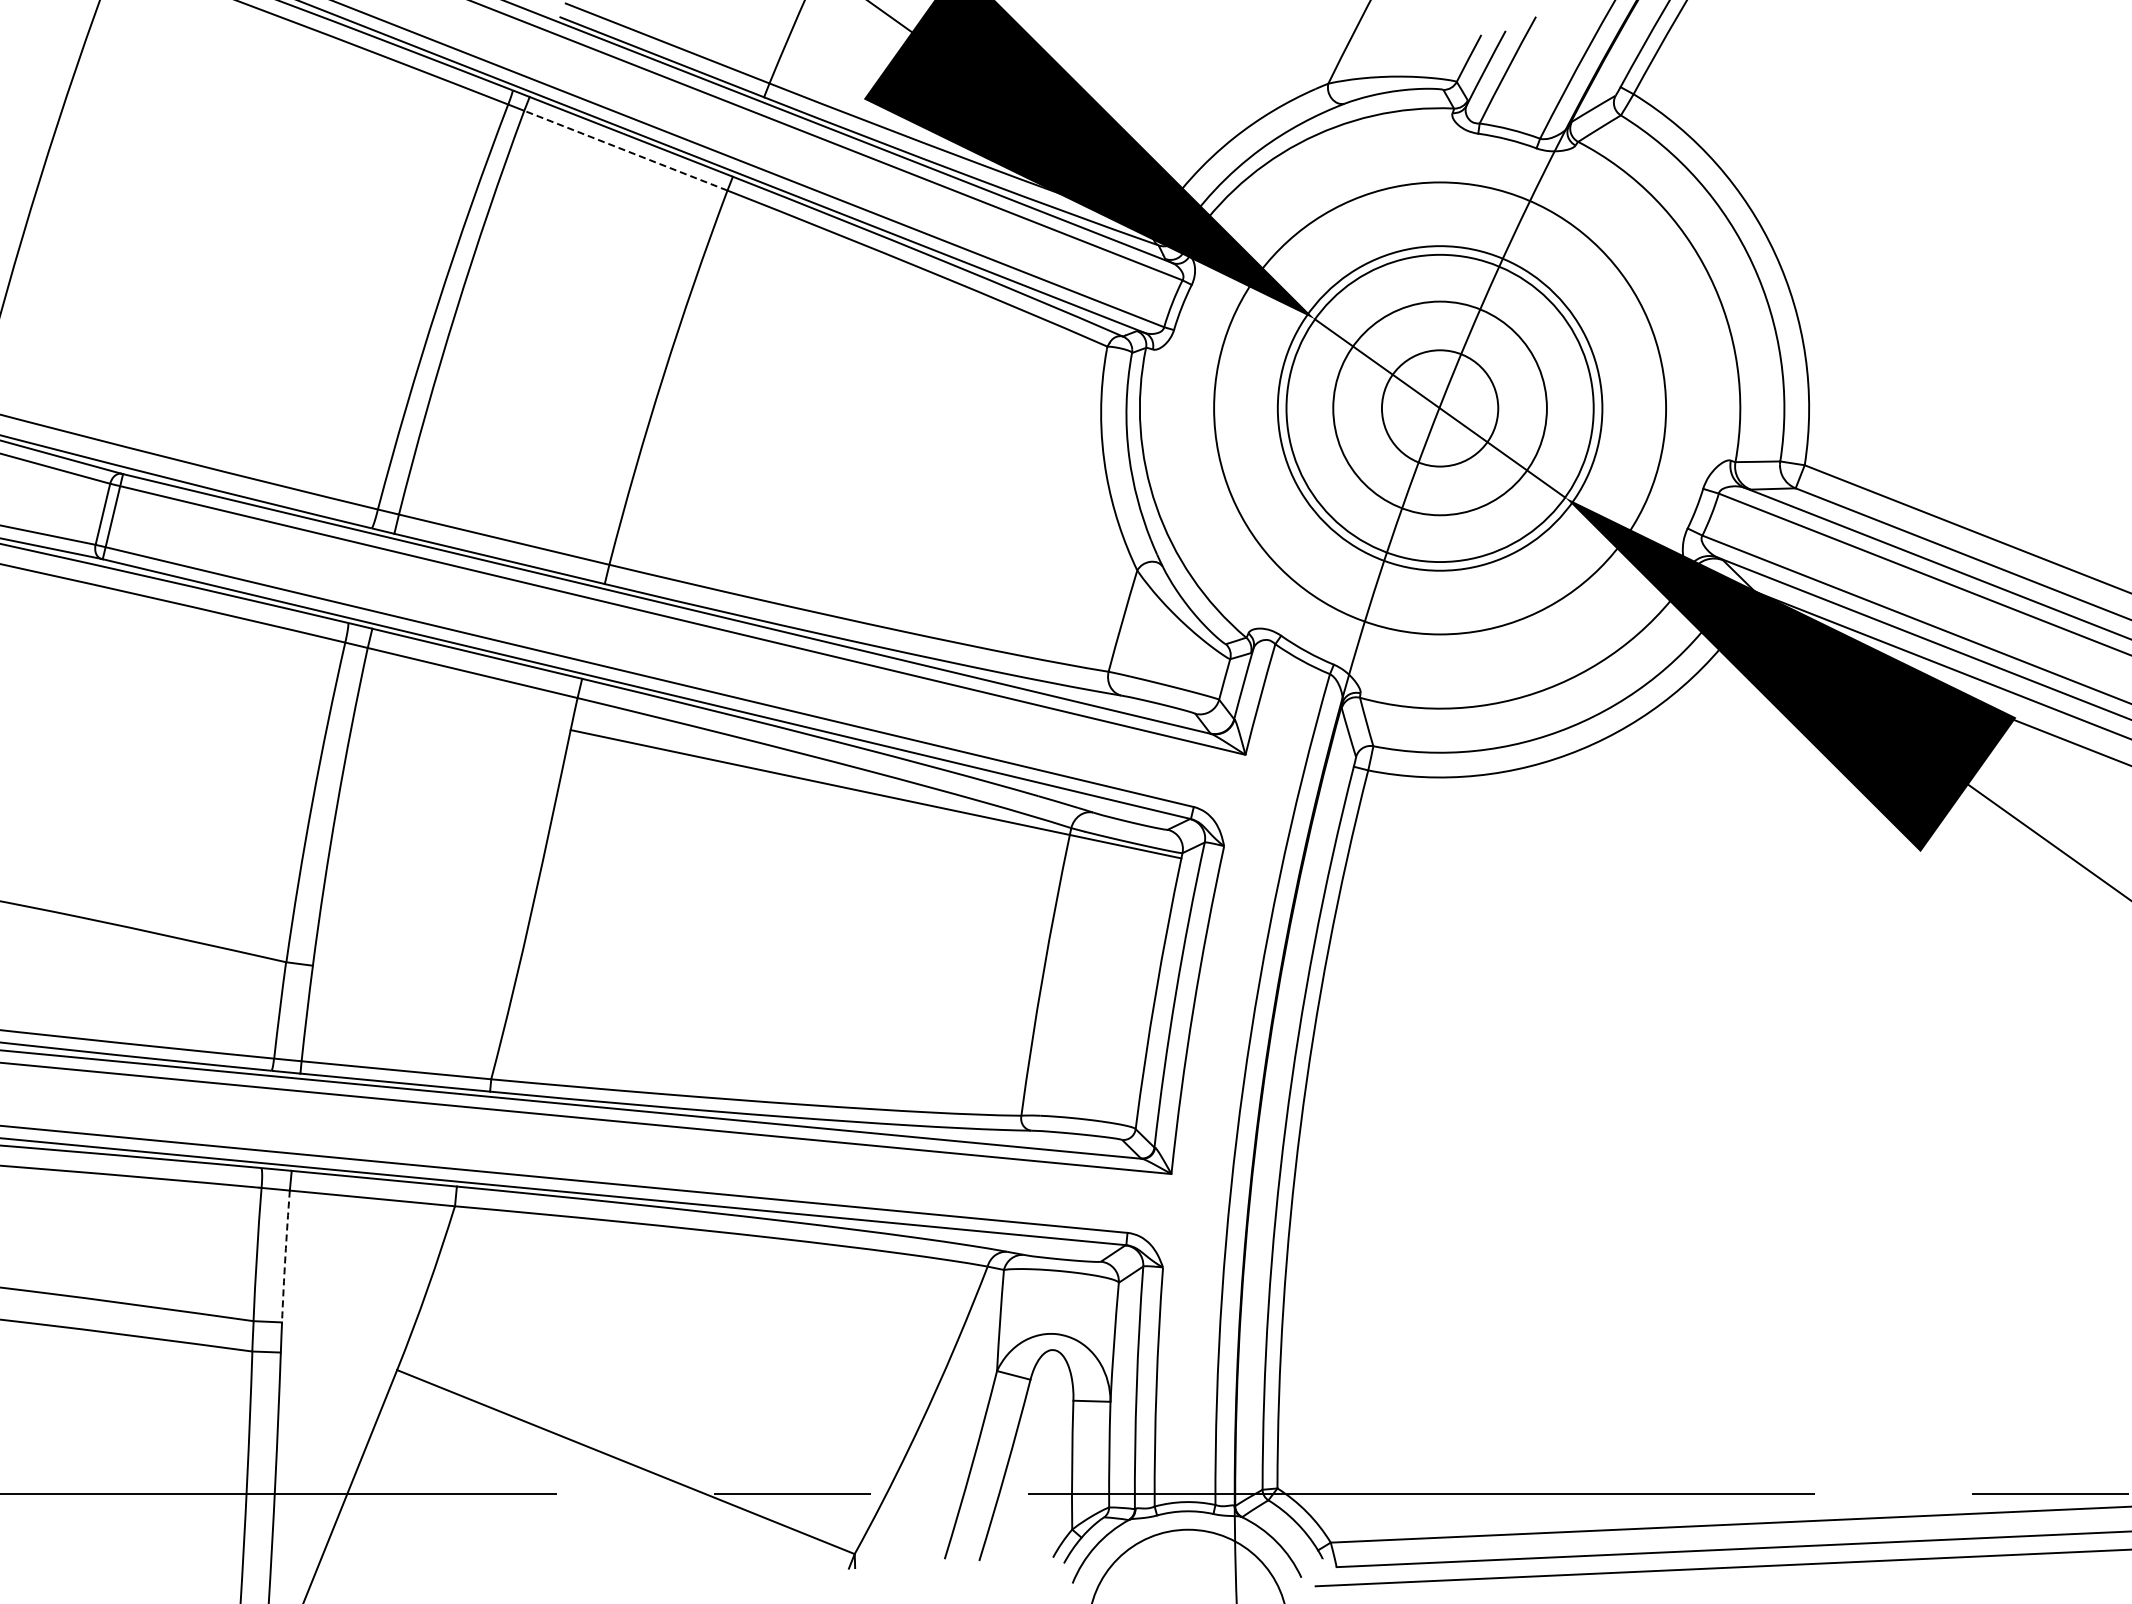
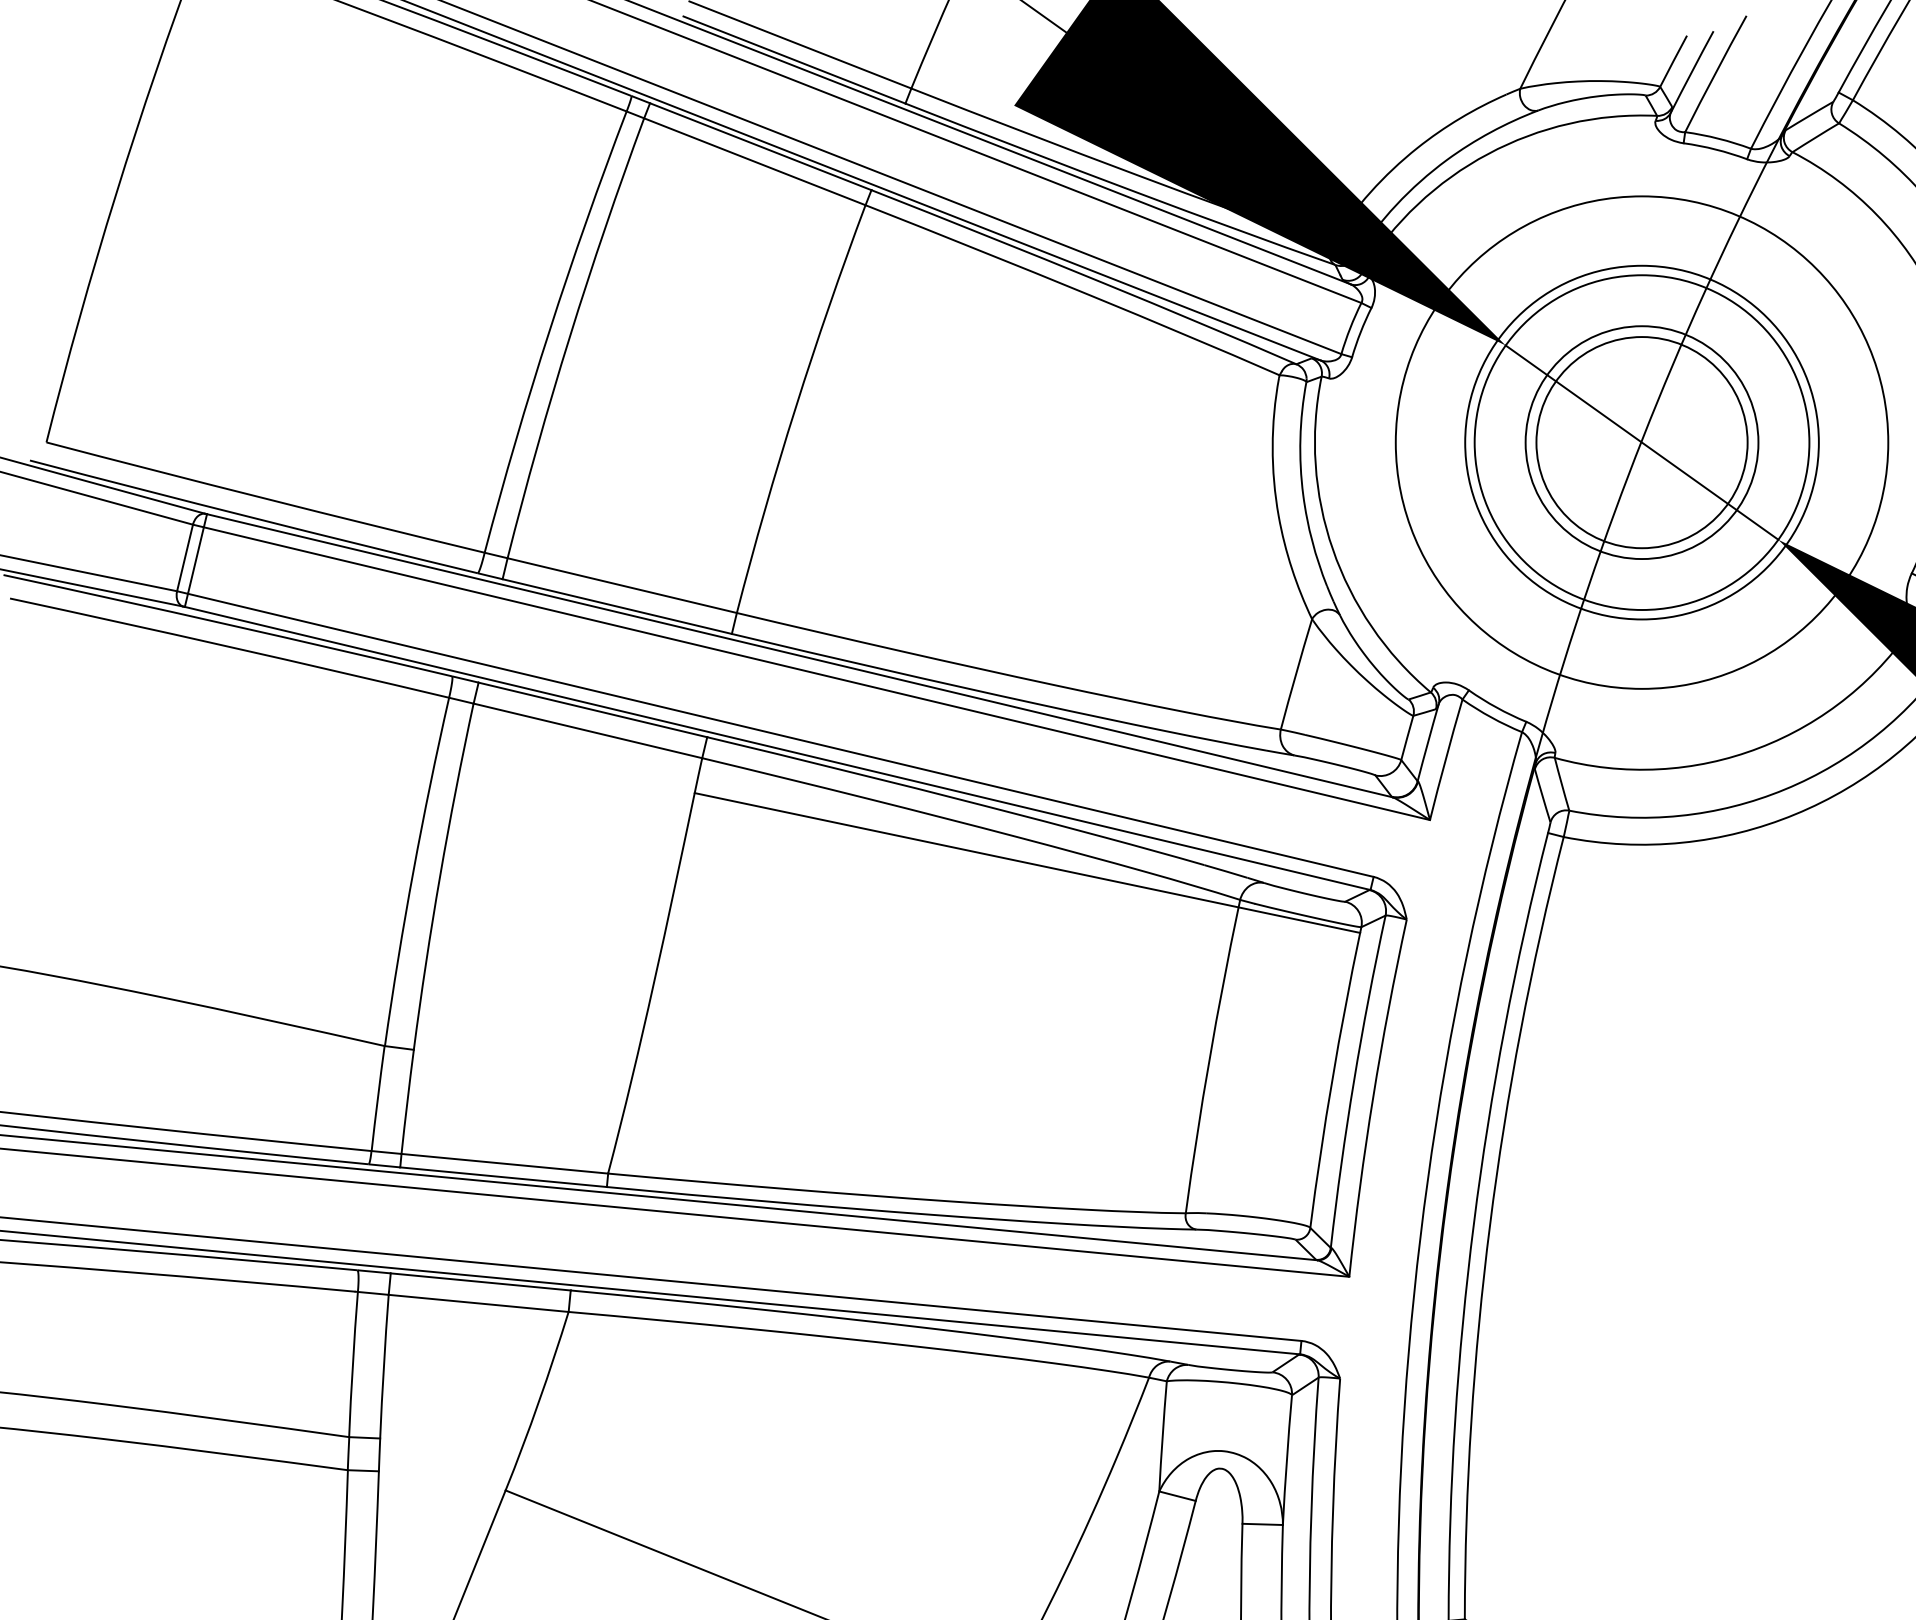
line: (625, 150) -> (754, 161), dashed -> solid
circle: (1440, 408) -> (1642, 442), size x1.67
arc: (285, 1256) -> (383, 1366), dashed -> solid

